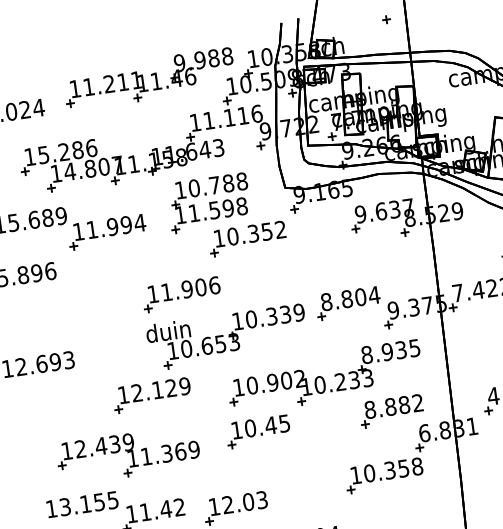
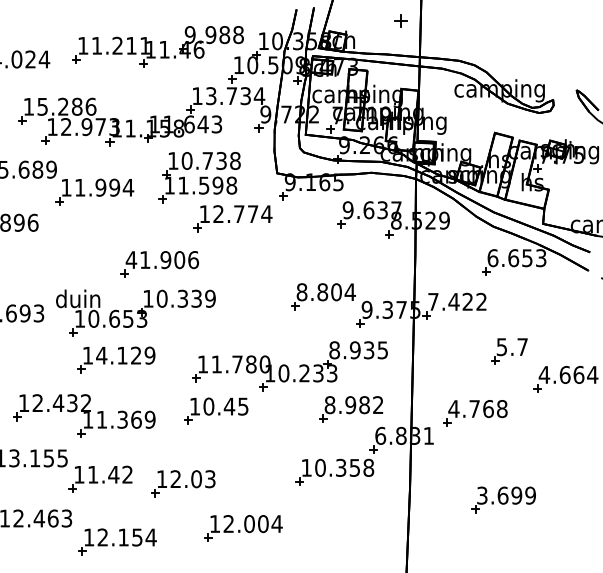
part: (386, 20) -> (401, 21), size x1.6
text: (233, 117) -> (235, 96), 11.116 -> 13.734
text: (92, 168) -> (89, 127), 14.807 -> 12.973
text: (228, 183) -> (221, 160), 10.788 -> 10.738
text: (256, 233) -> (242, 214), 10.352 -> 12.774
text: (153, 293) -> (131, 259), 11.906 -> 41.906
part: (226, 336) -> (135, 312), moved
text: (275, 382) -> (240, 364), 10.902 -> 11.780
text: (136, 392) -> (101, 355), 12.129 -> 14.129
text: (390, 407) -> (350, 405), 8.882 -> 8.982
text: (127, 442) -> (85, 403), 12.439 -> 12.432

